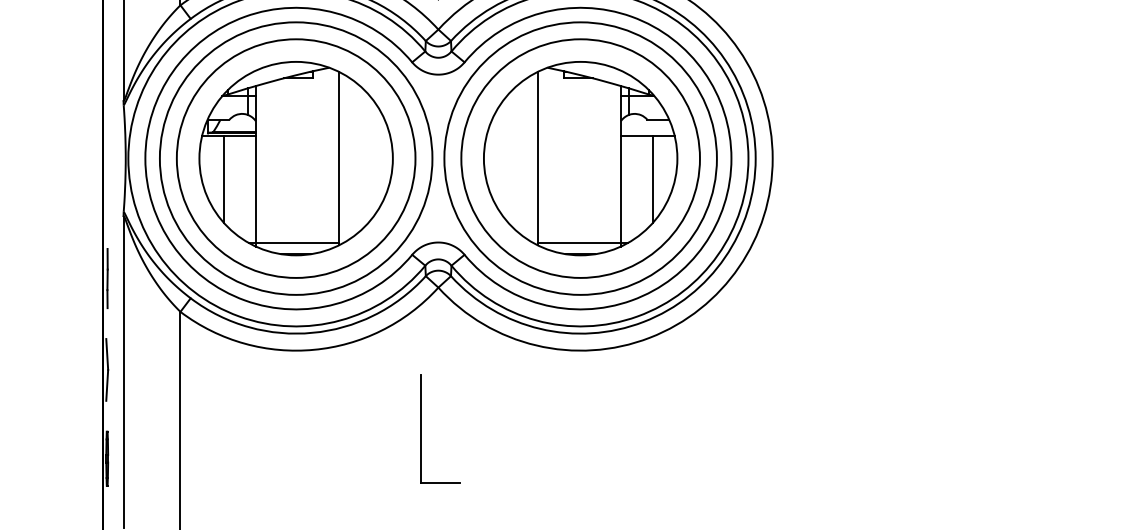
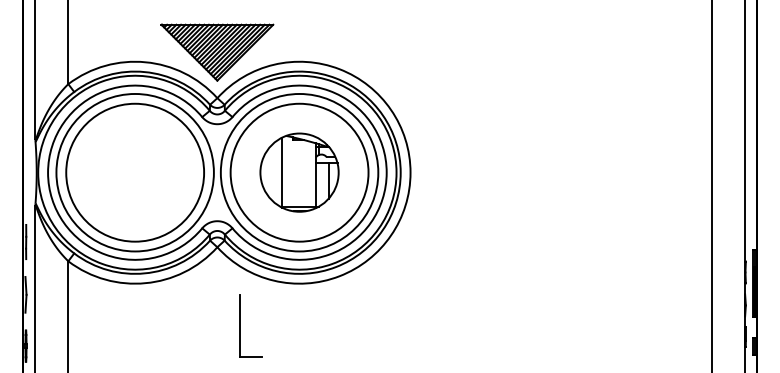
part: (294, 158) -> (134, 172), removed
part: (580, 158) -> (299, 172), size x0.7
part: (423, 428) -> (240, 325), moved

